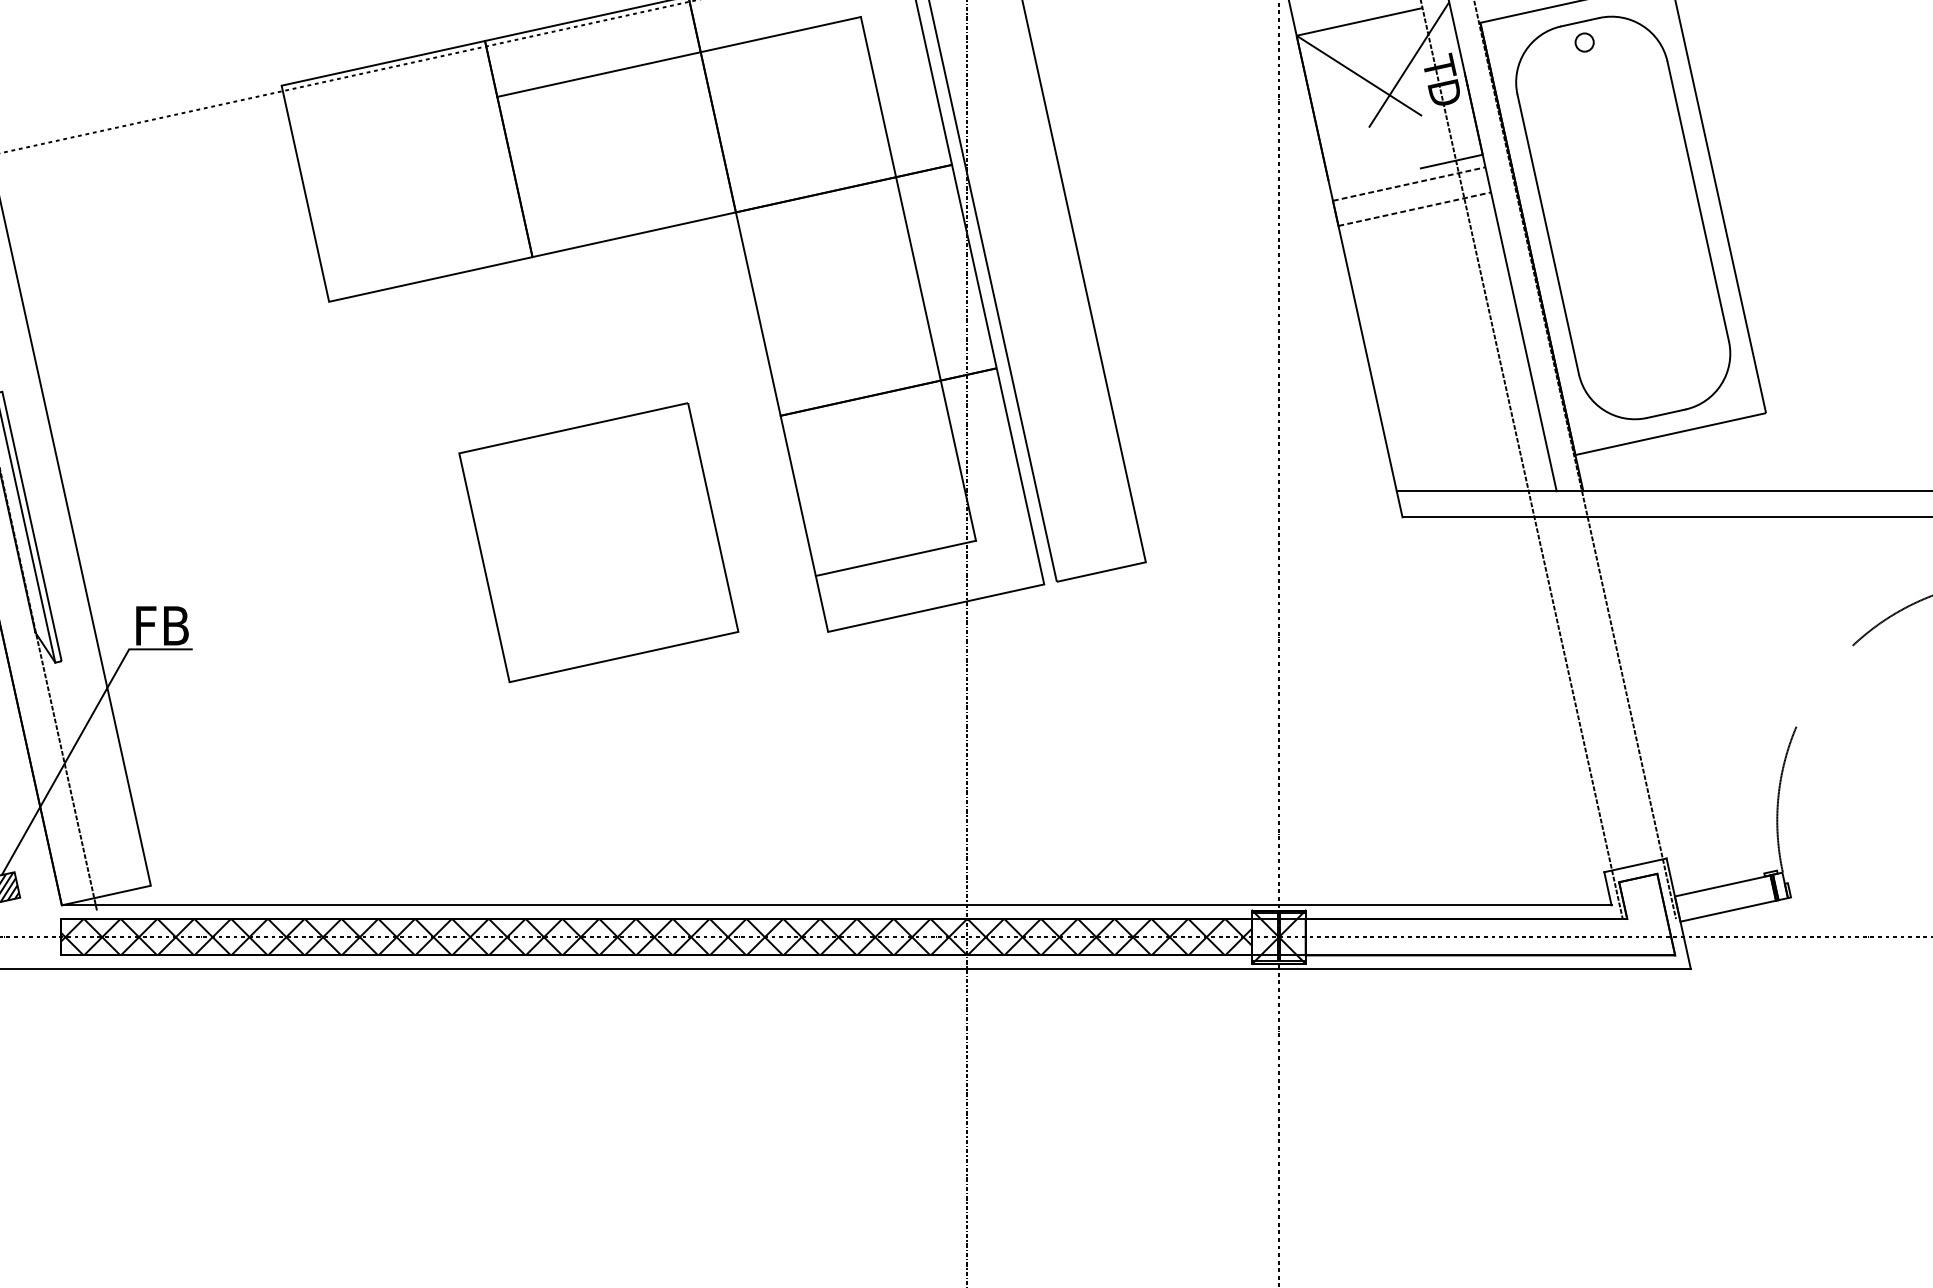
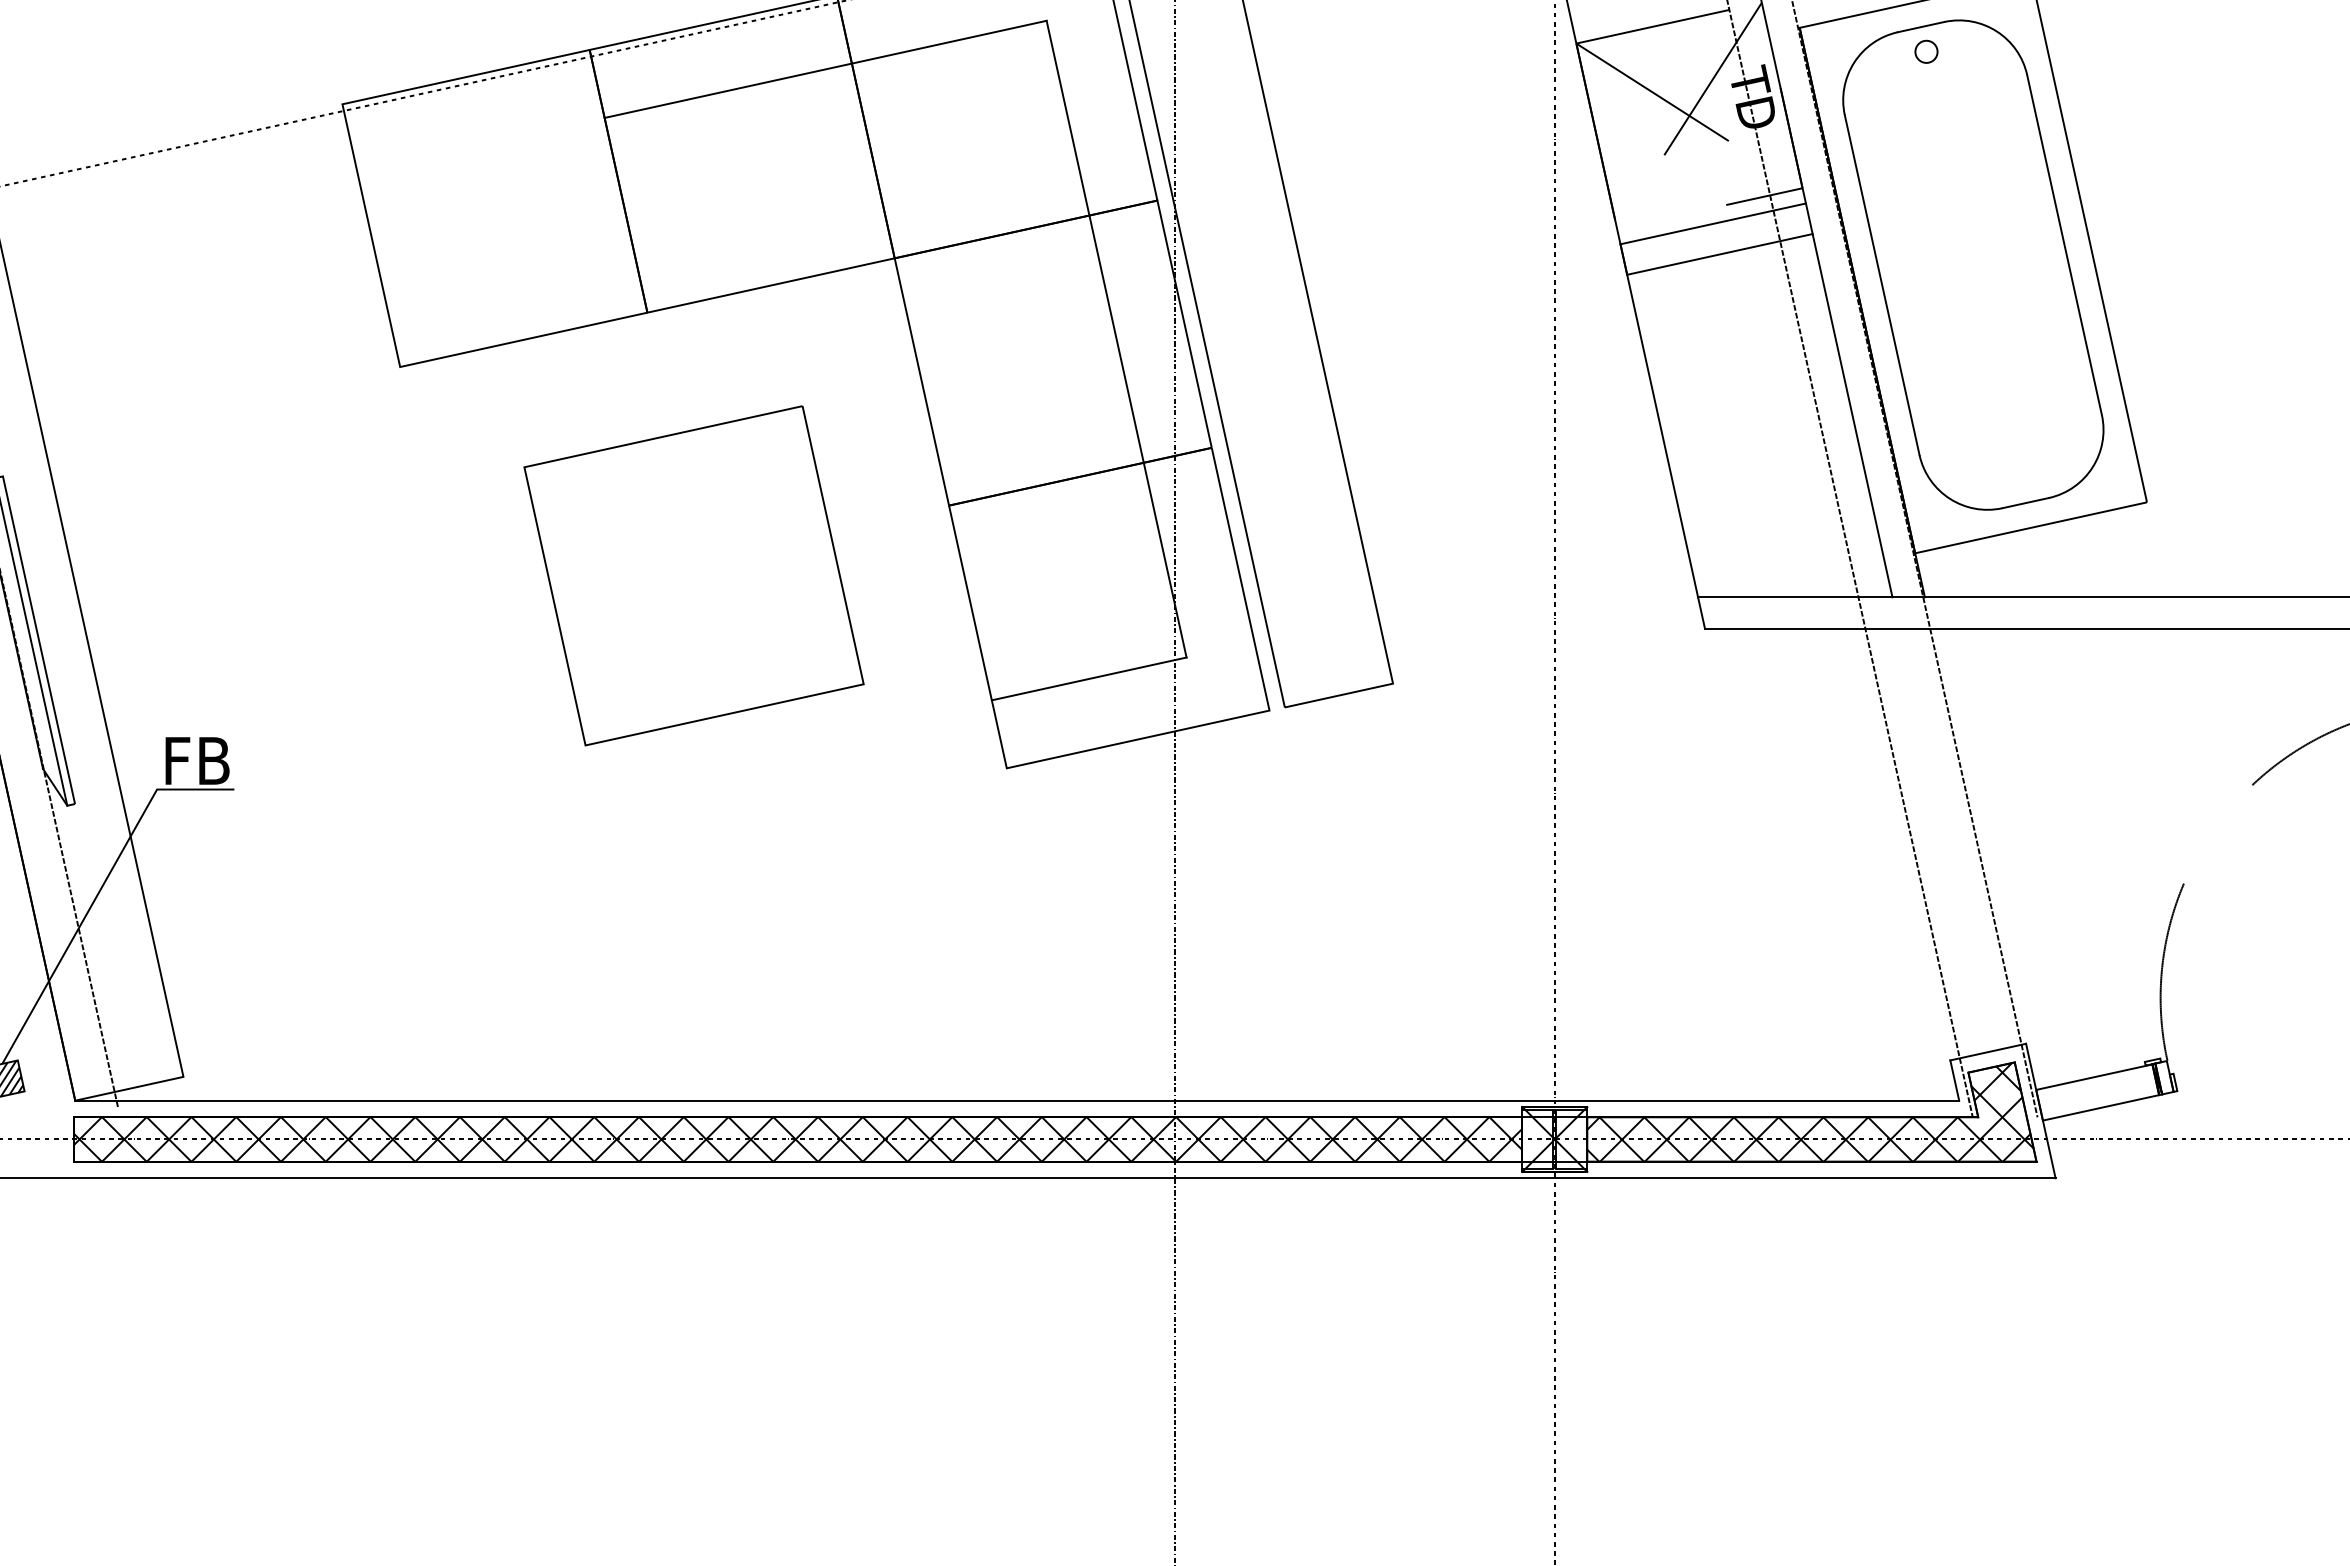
line: (1409, 183) -> (1713, 223), dashed -> solid
line: (1414, 209) -> (1719, 254), dashed -> solid
part: (598, 542) -> (693, 575), moved
hatch: (1489, 915) -> (1810, 1112), added

